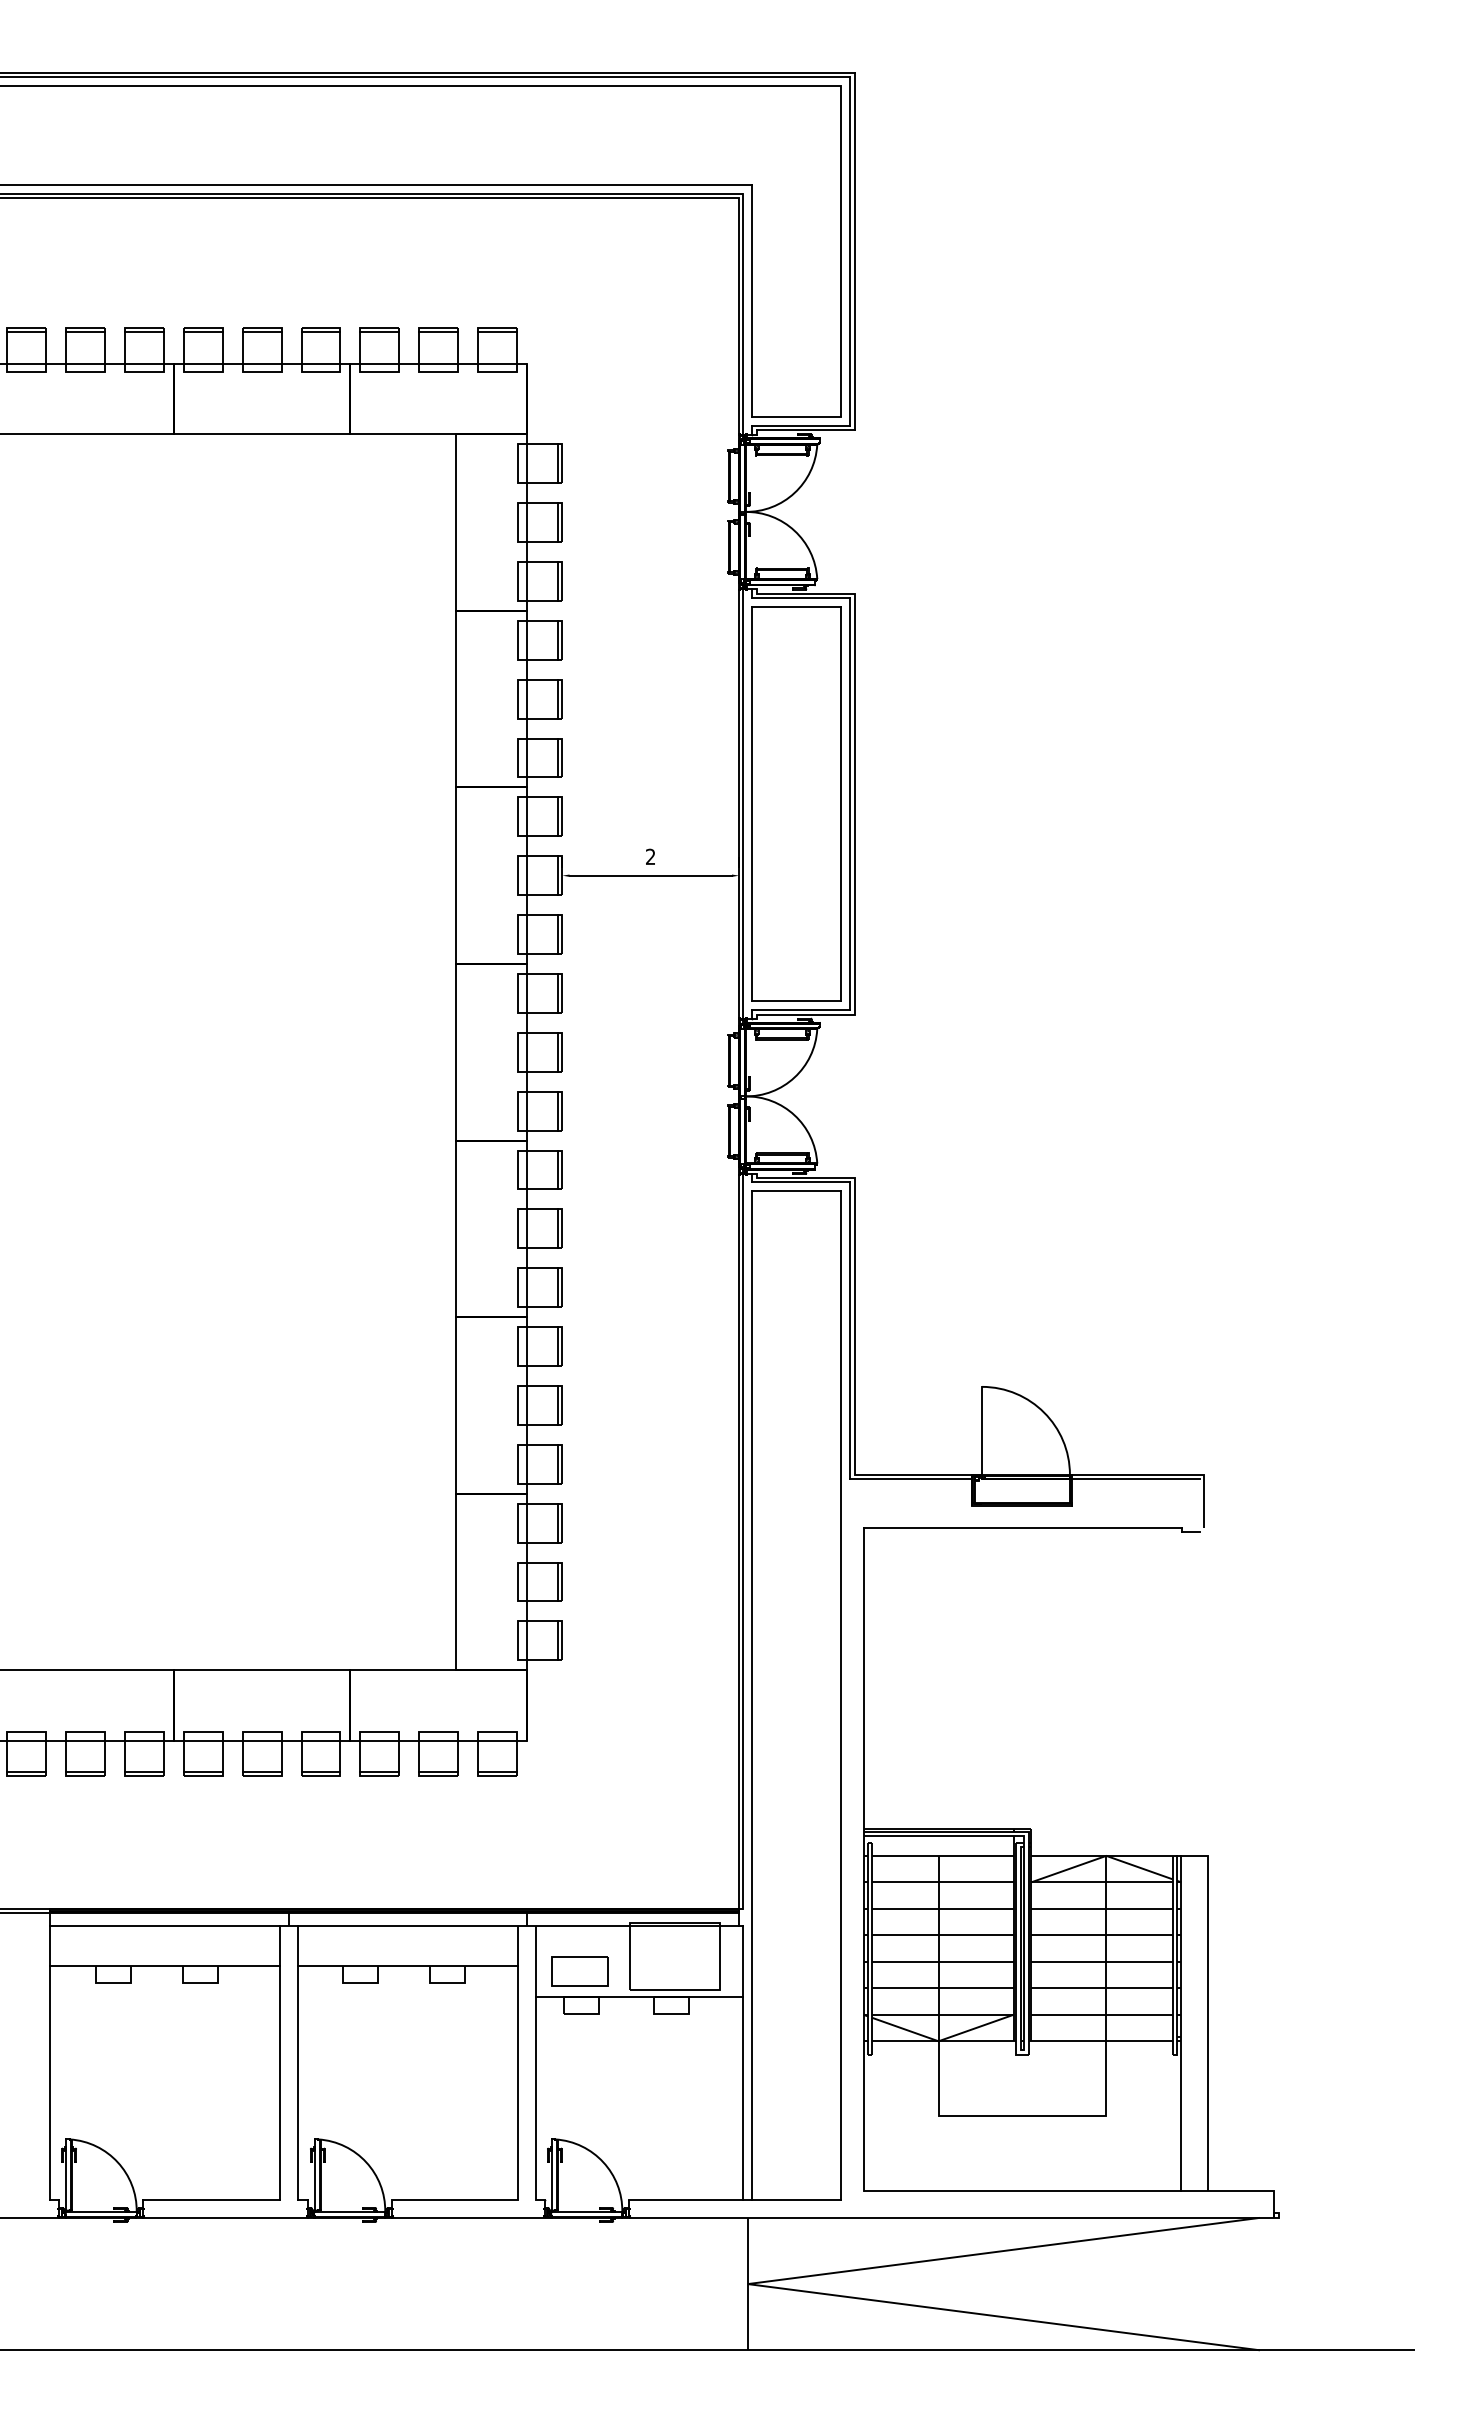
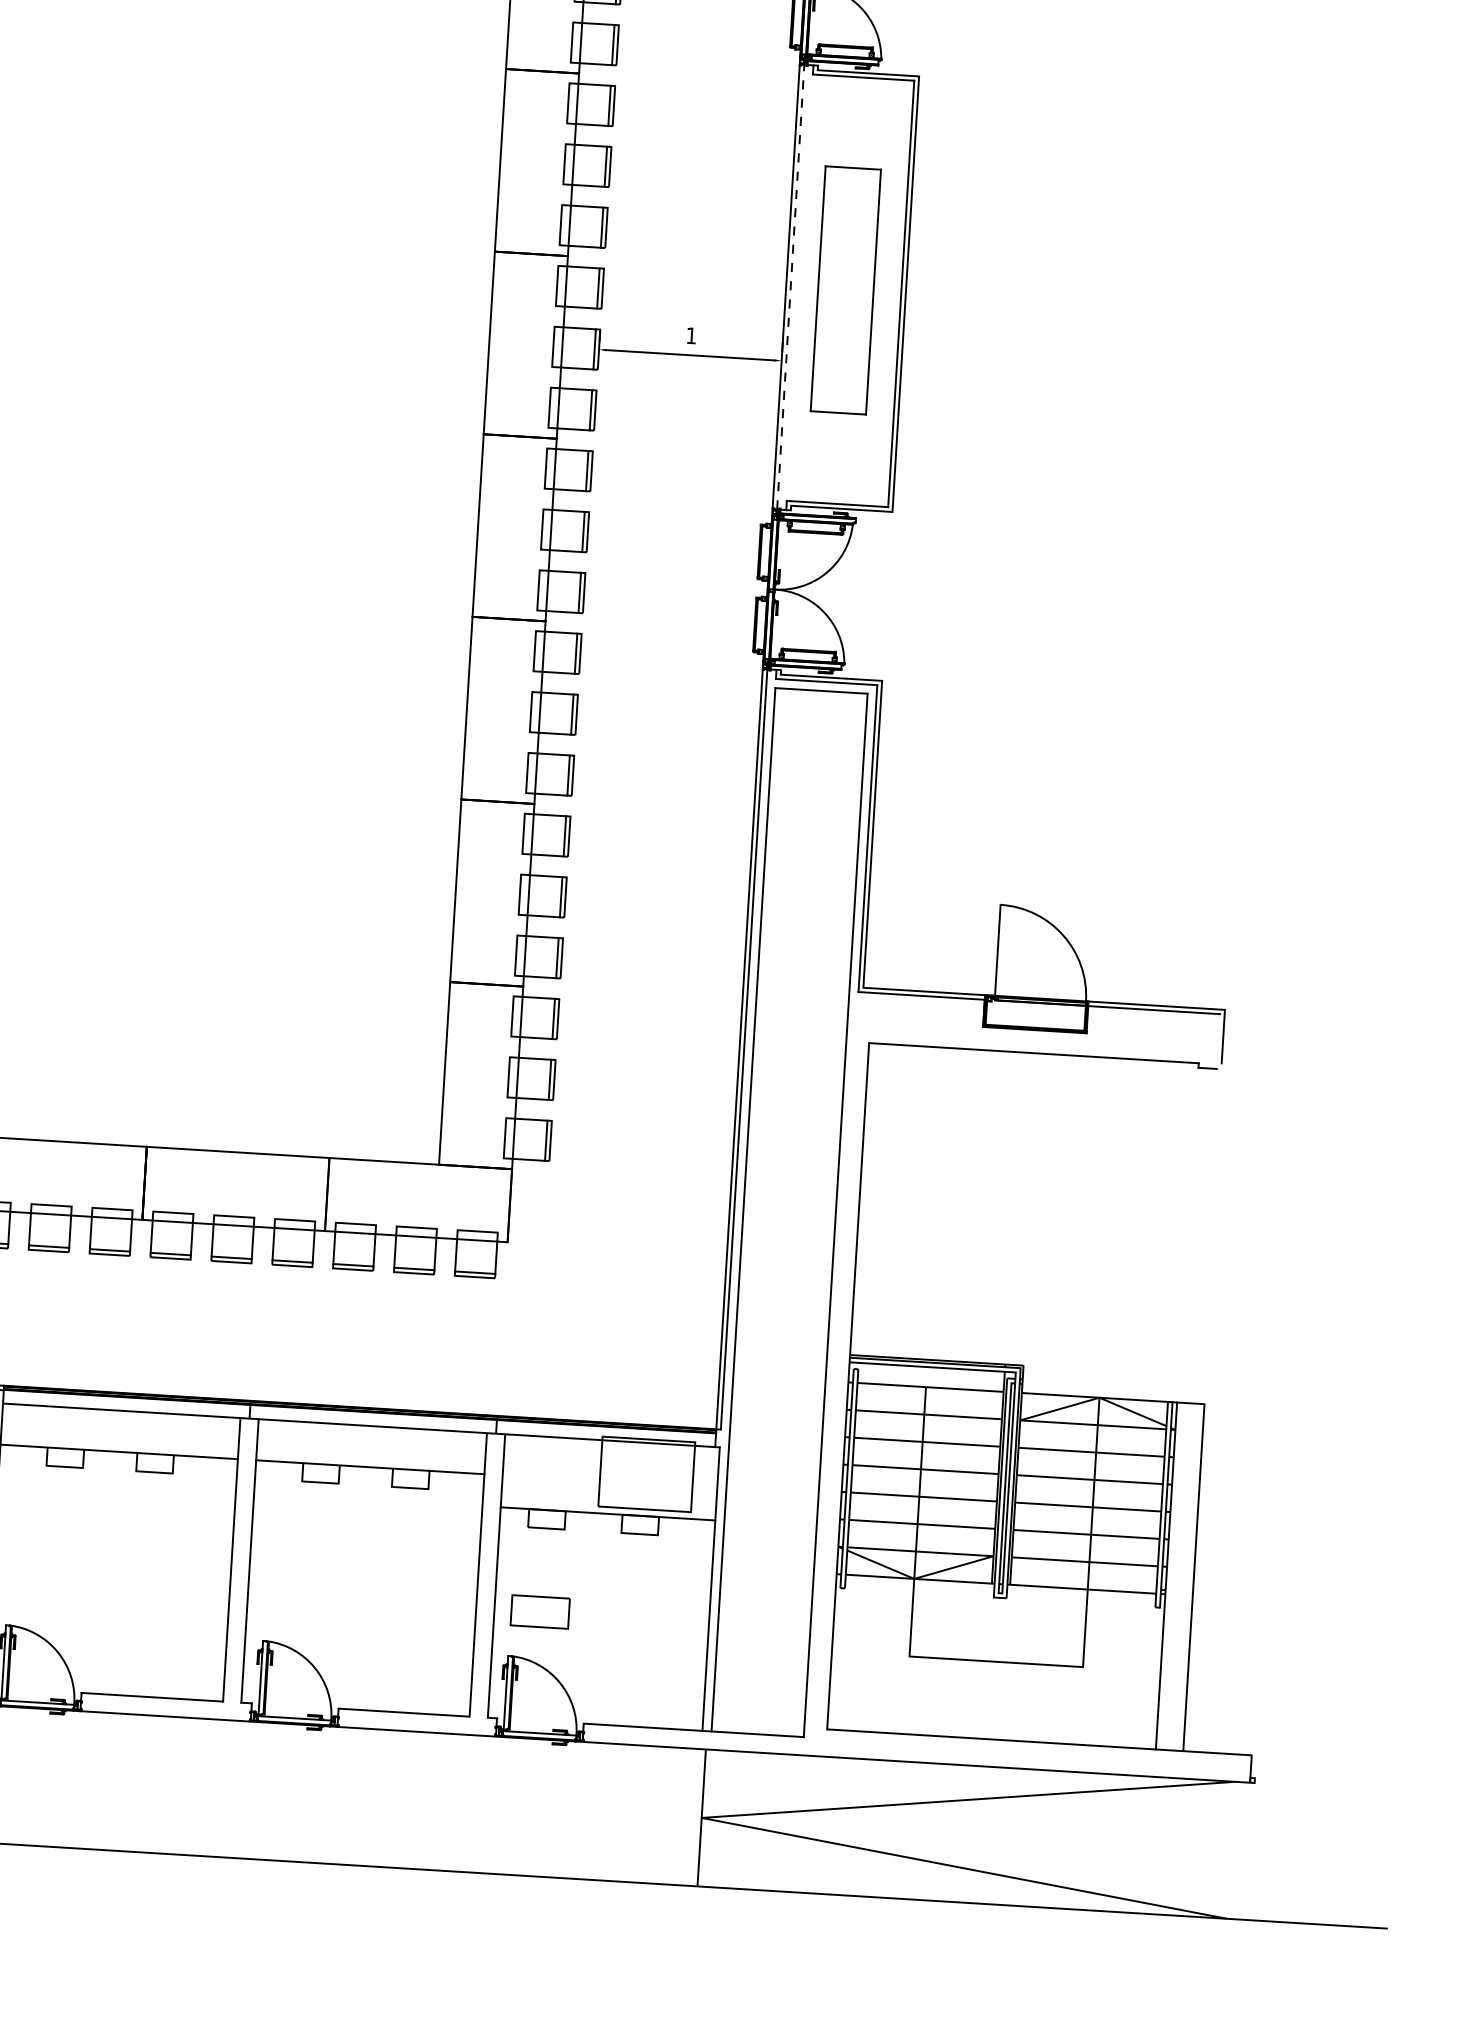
part: (796, 803) -> (845, 289), size x0.6
line: (743, 804) -> (790, 287), solid -> dashed
text: (650, 856) -> (691, 335), 2 -> 1
part: (579, 1971) -> (539, 1612), moved

